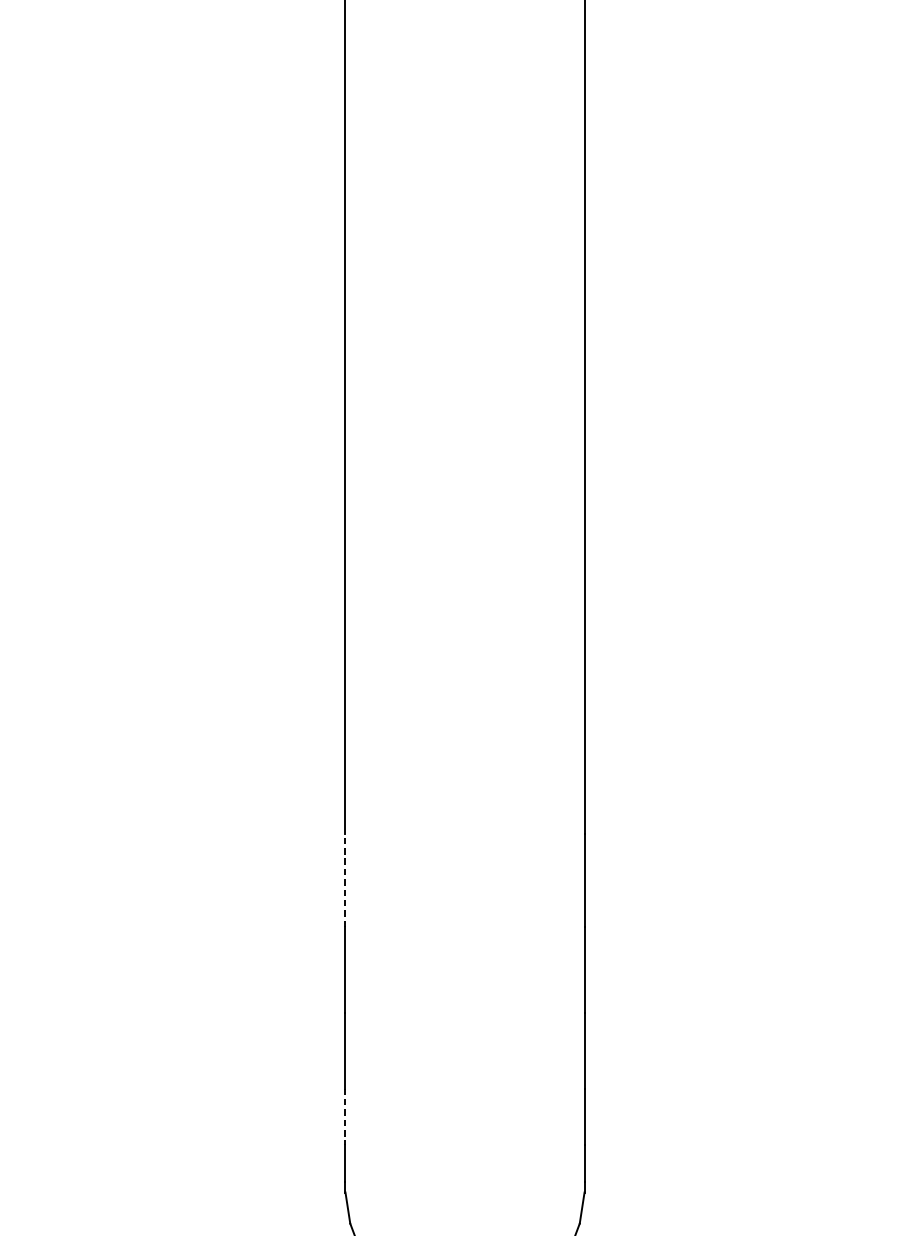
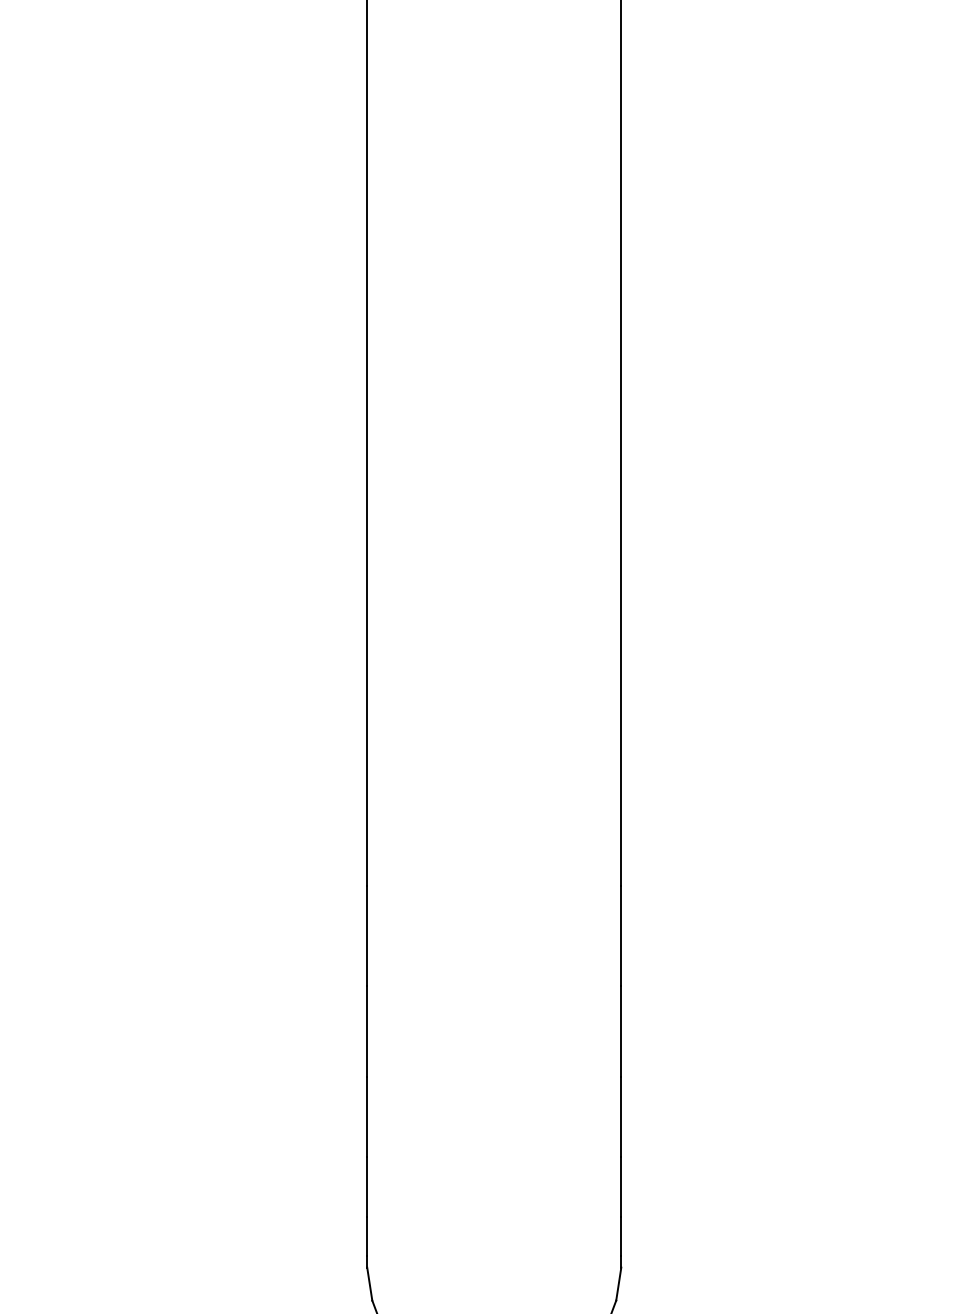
line: (345, 880) -> (367, 936), dashed -> solid
line: (345, 1116) -> (367, 1186), dashed -> solid

